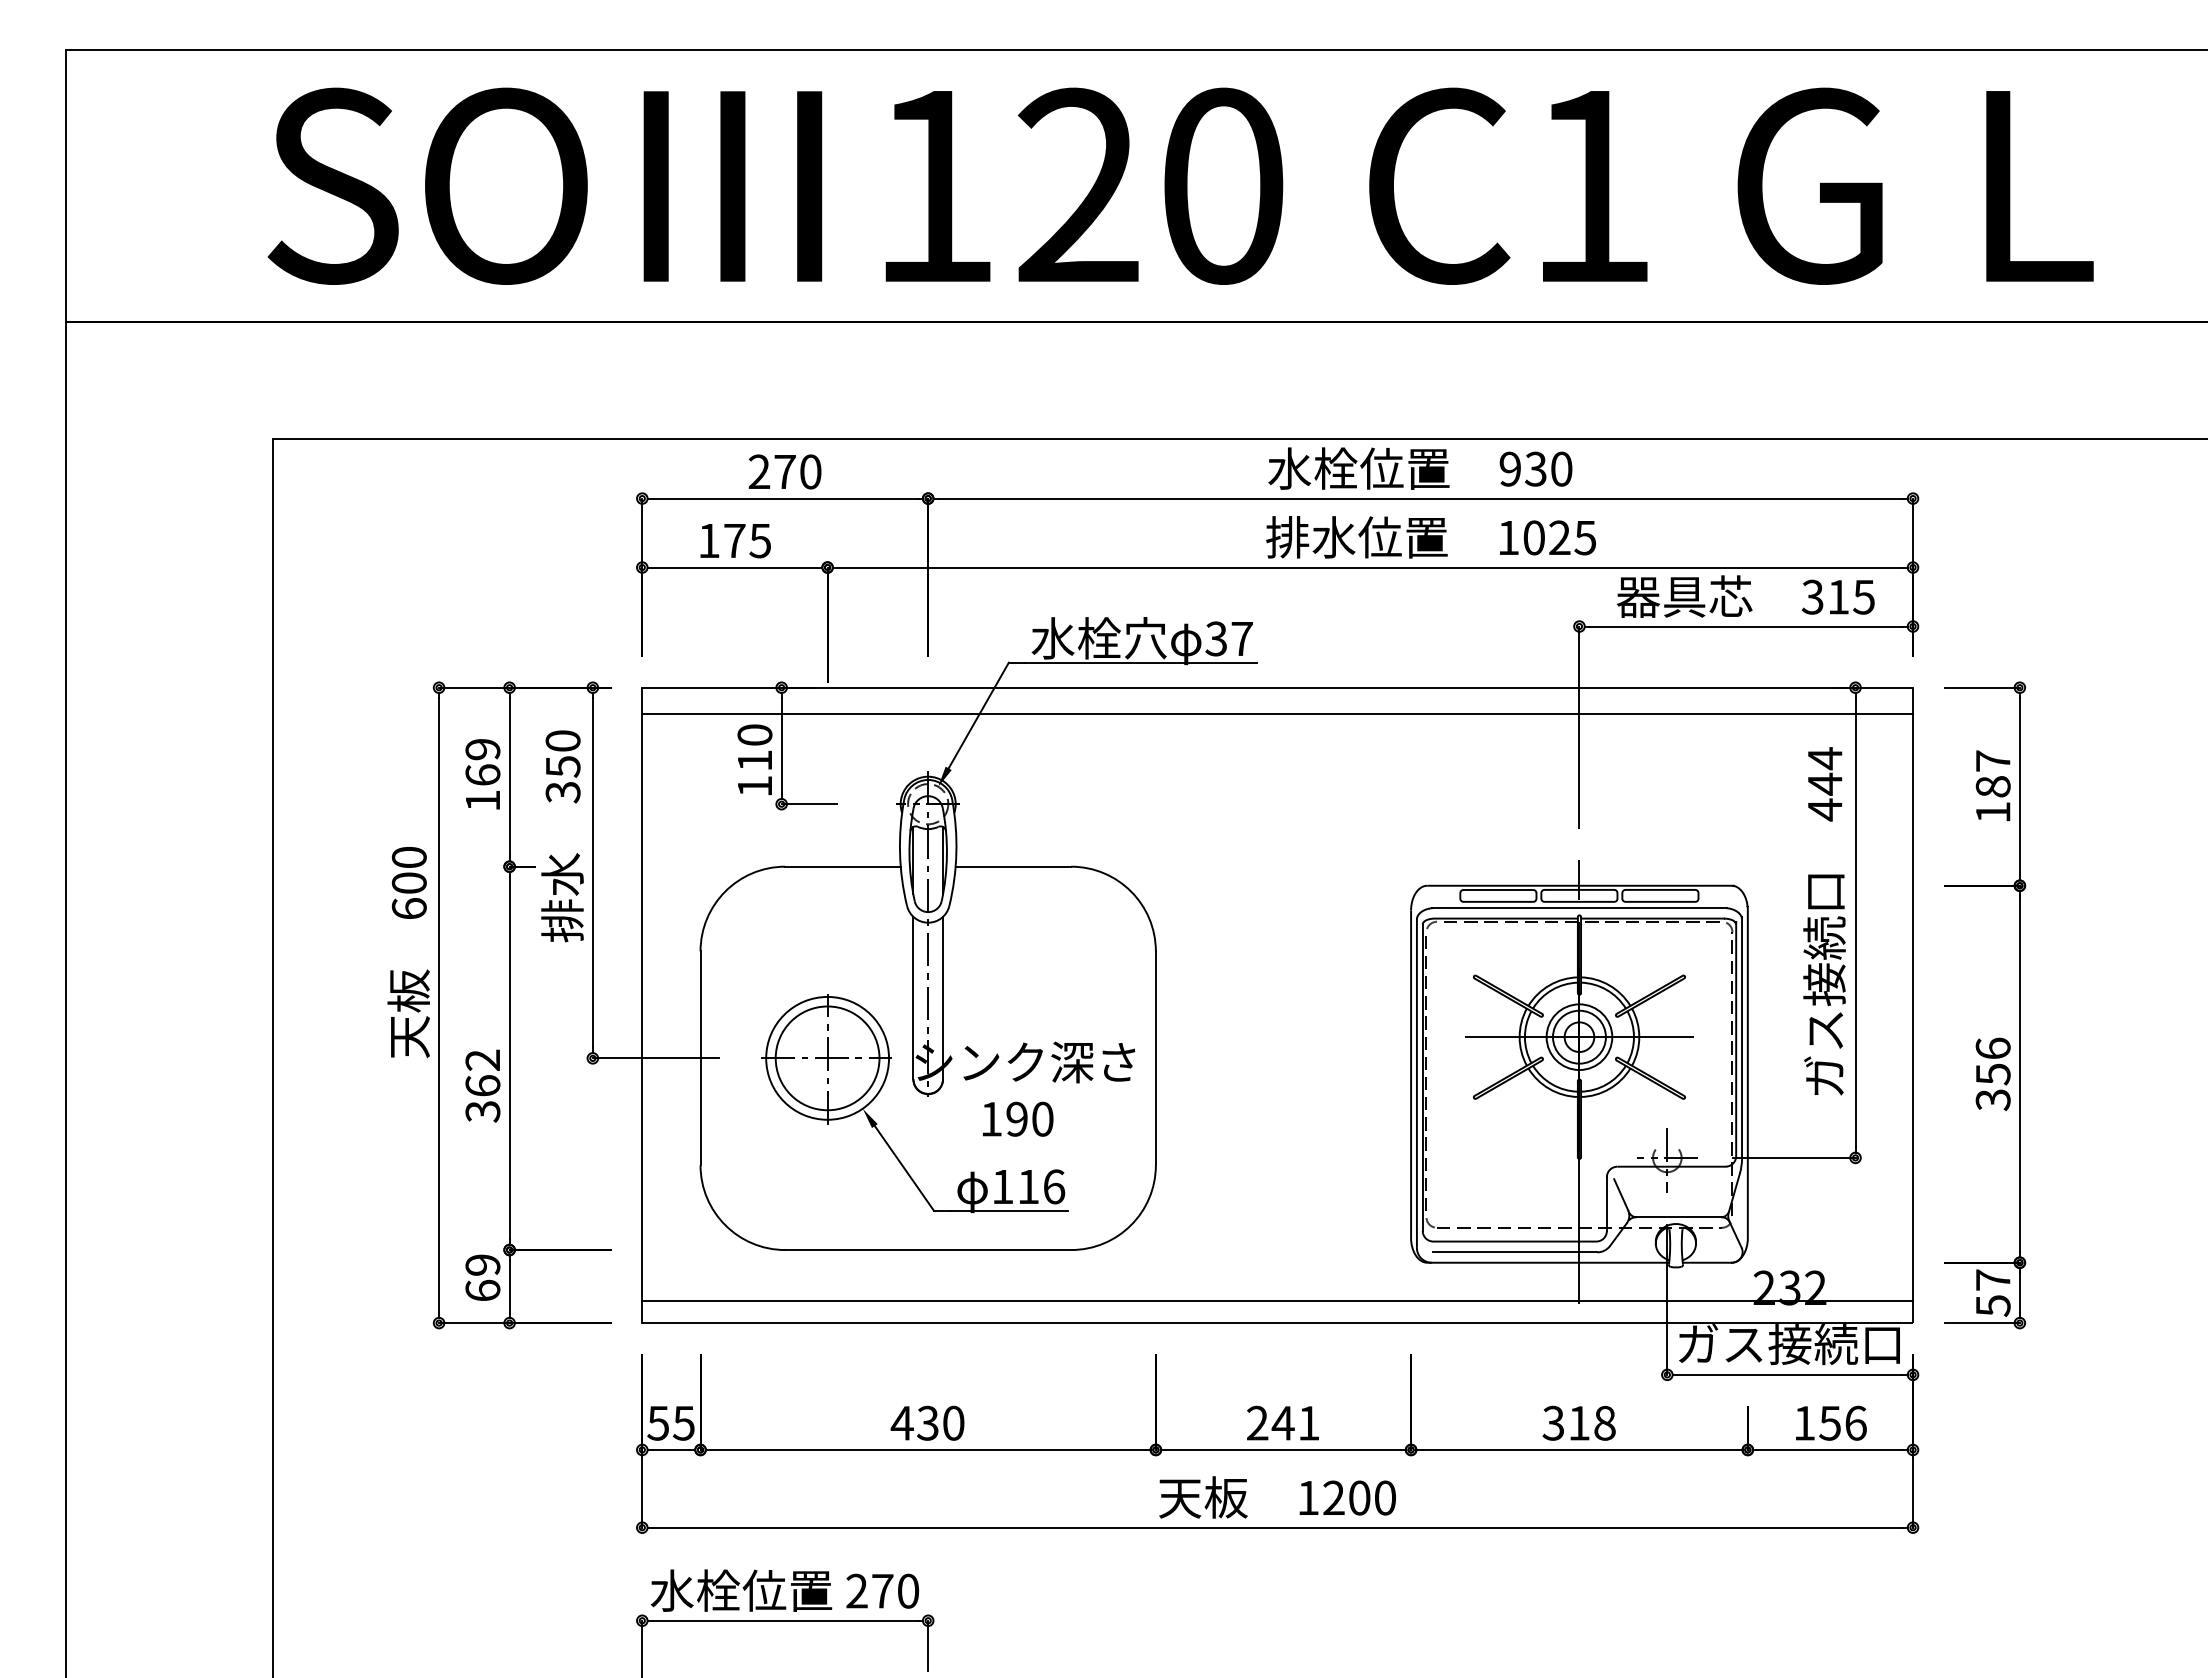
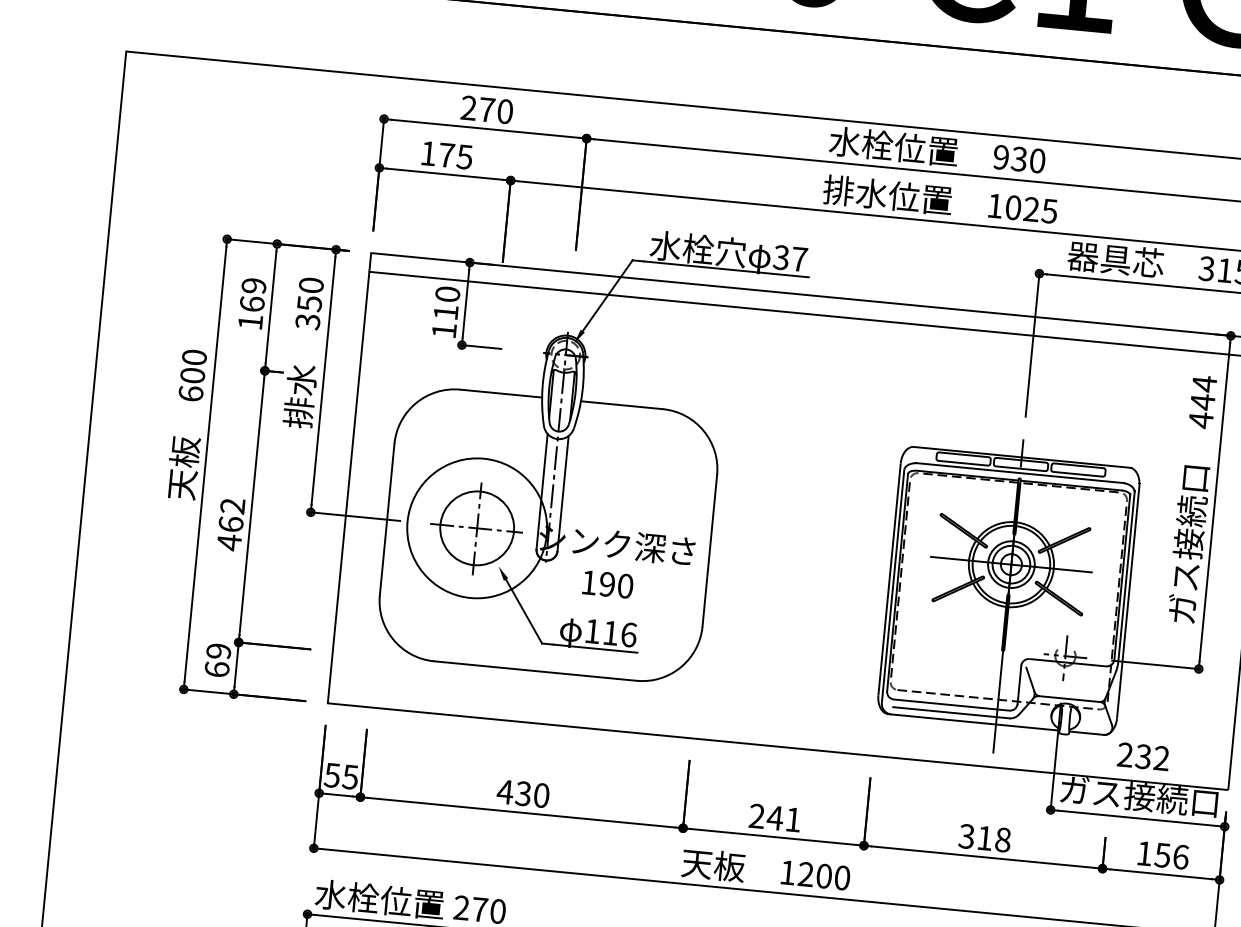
circle: (827, 1057) -> (477, 527), size x1.6
text: (482, 1111) -> (229, 542), 362 -> 462
line: (1277, 1300) -> (779, 730), removed

